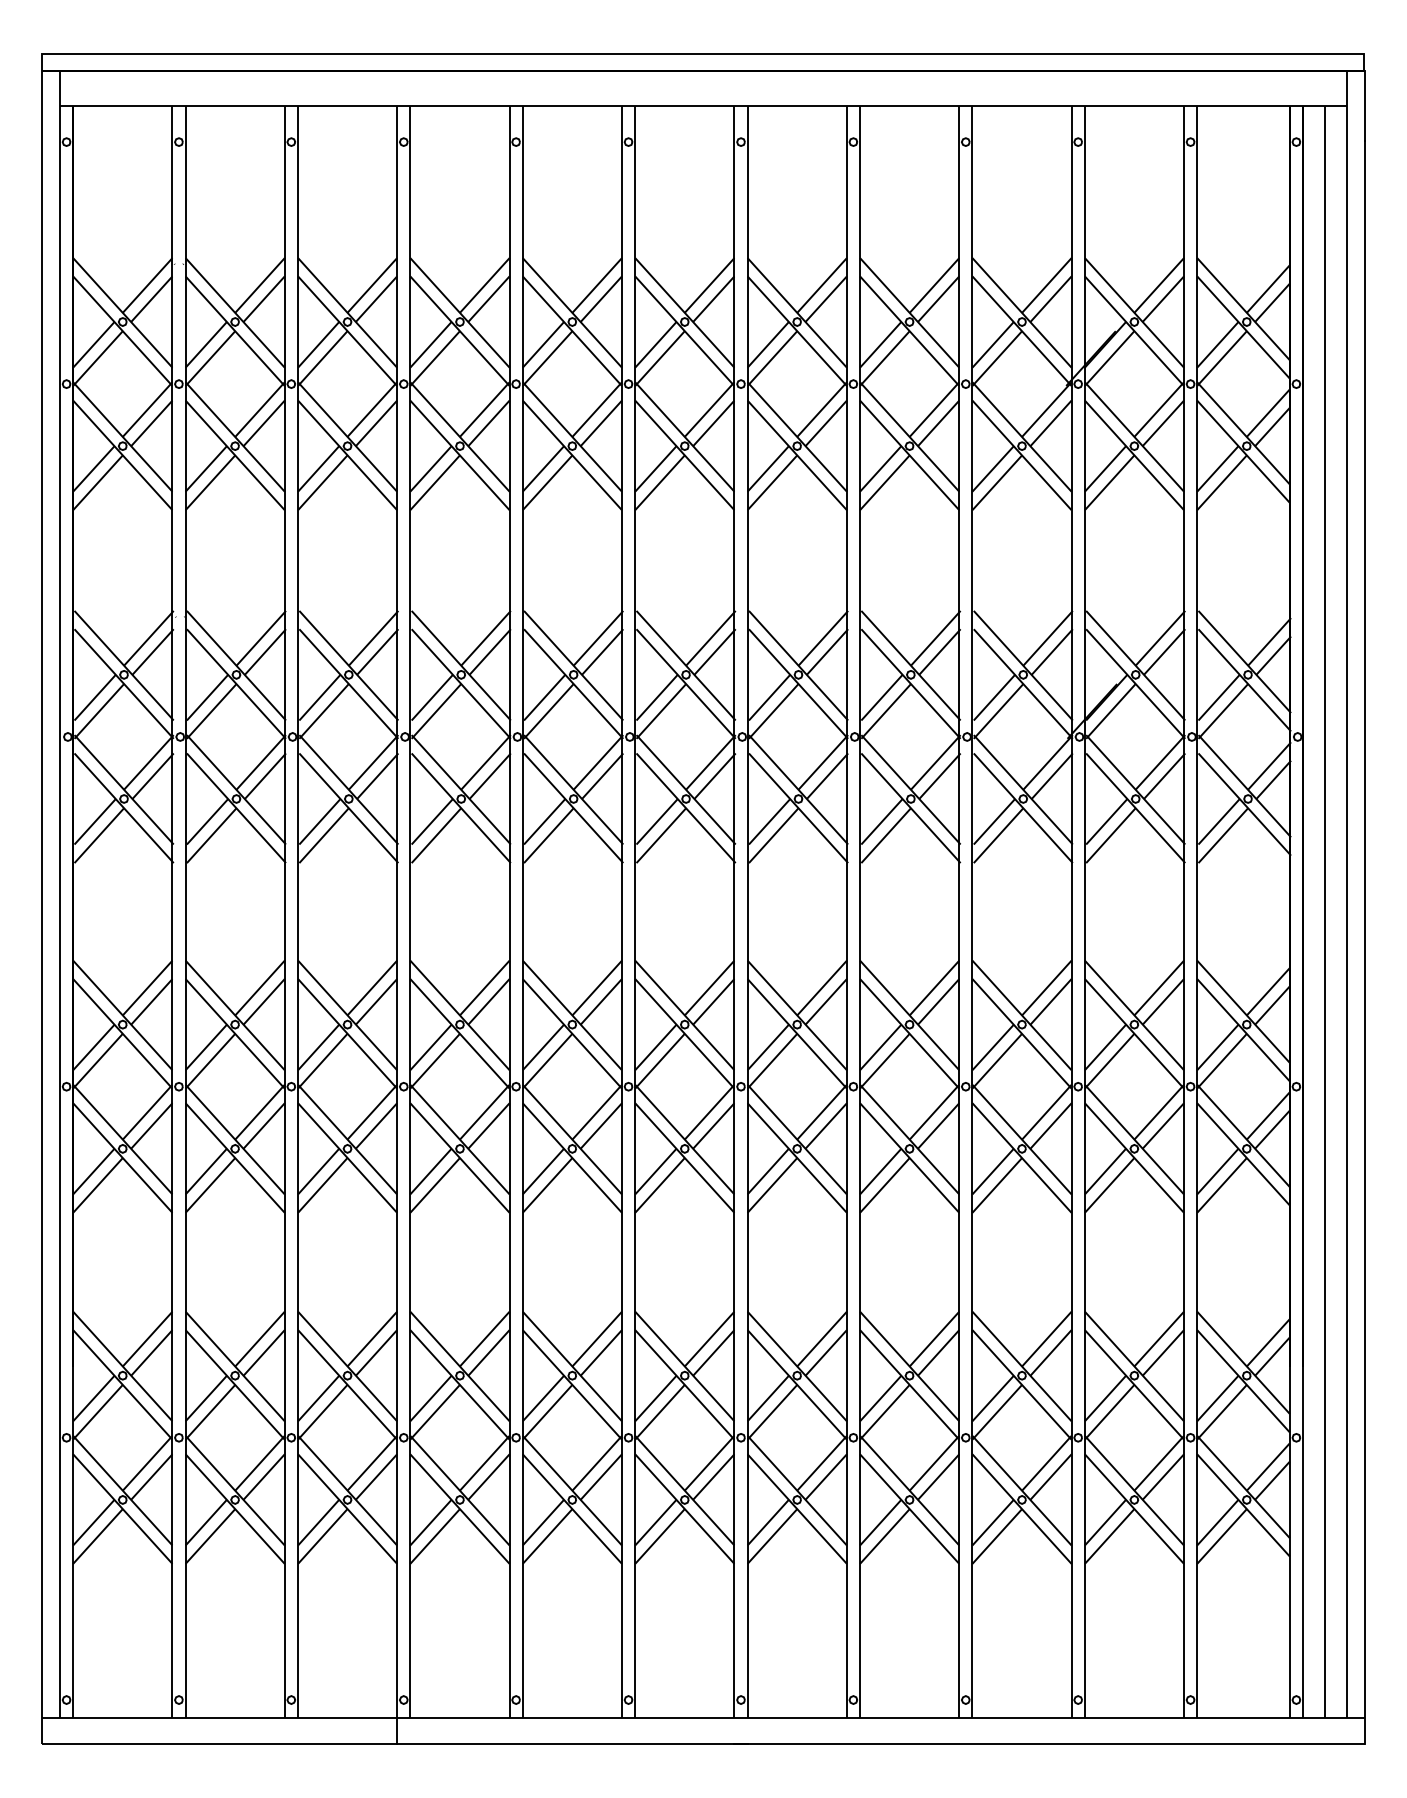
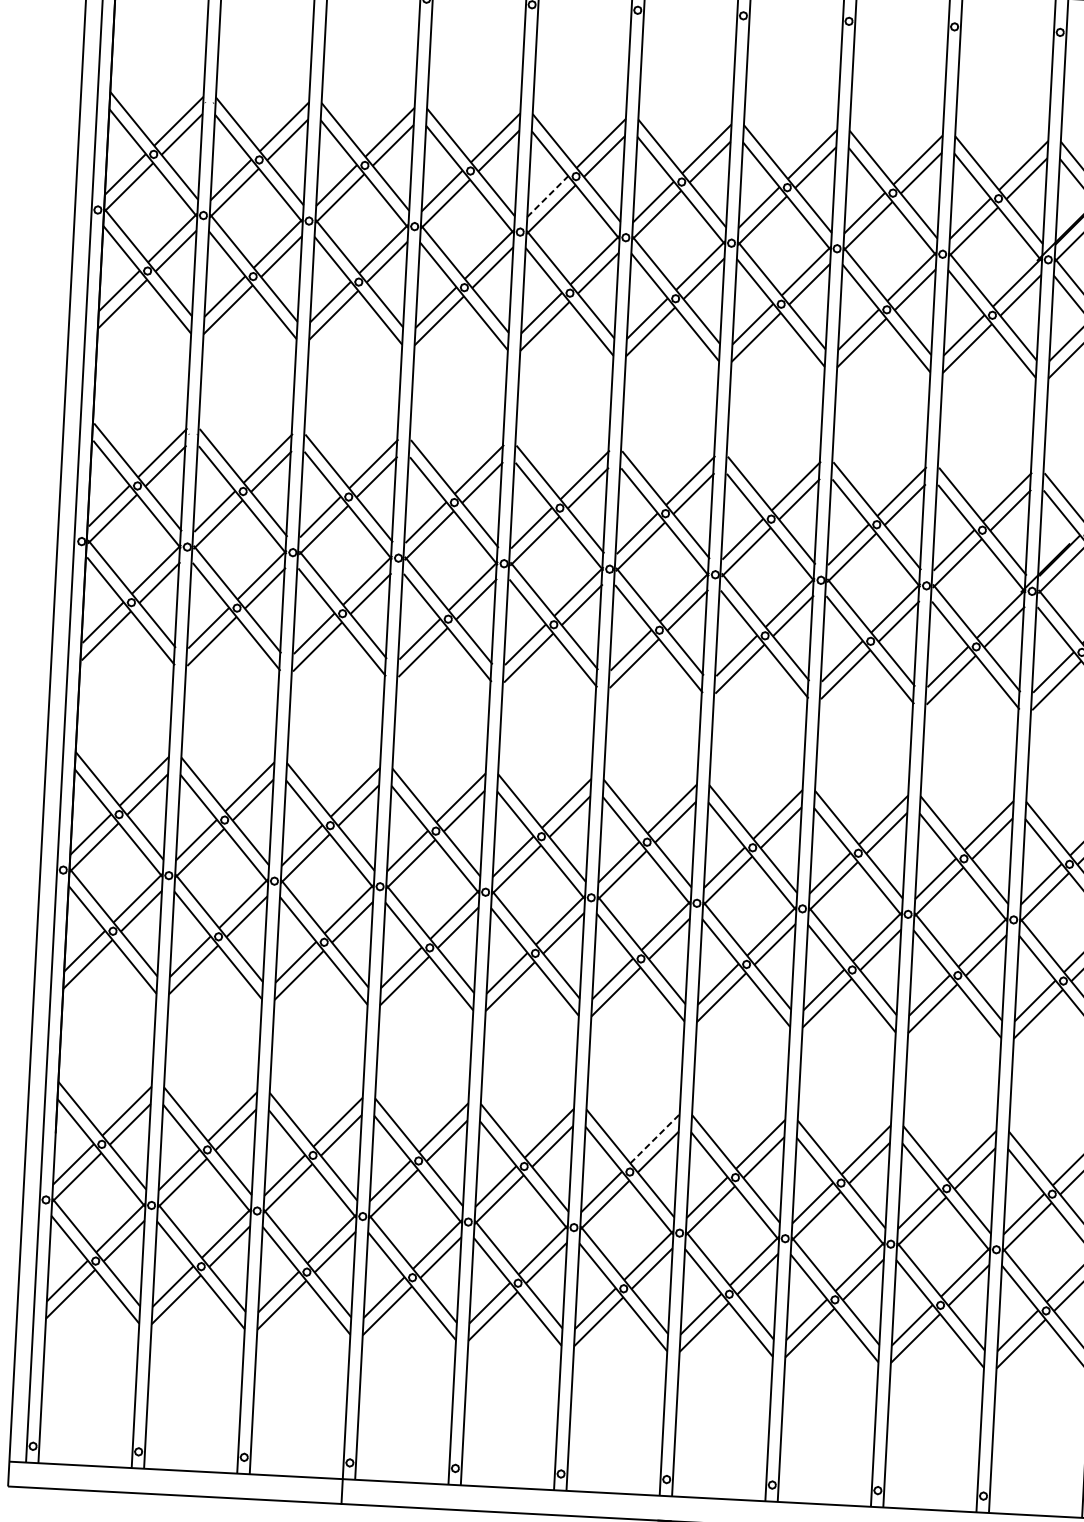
line: (543, 344) -> (547, 196), solid -> dashed
line: (709, 1339) -> (654, 1139), solid -> dashed

